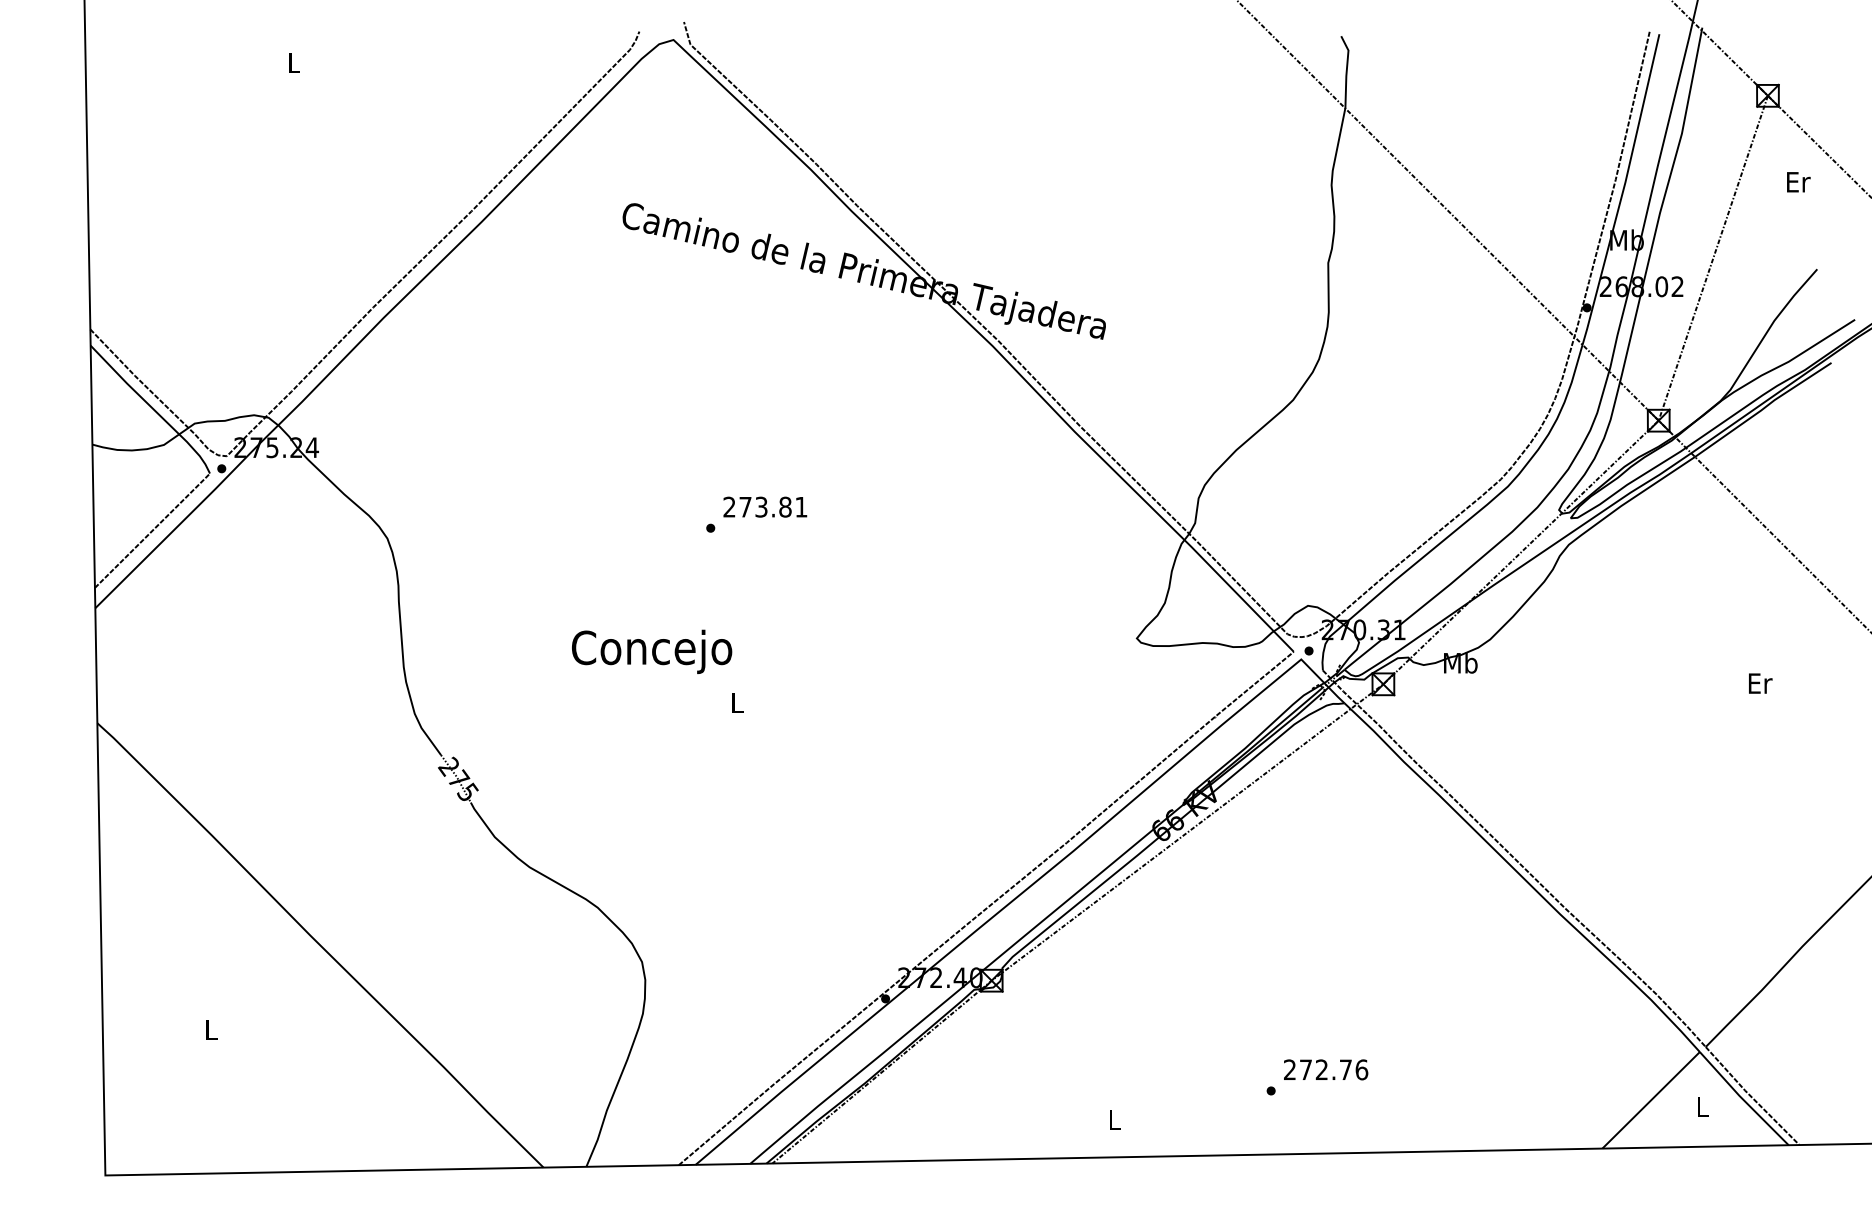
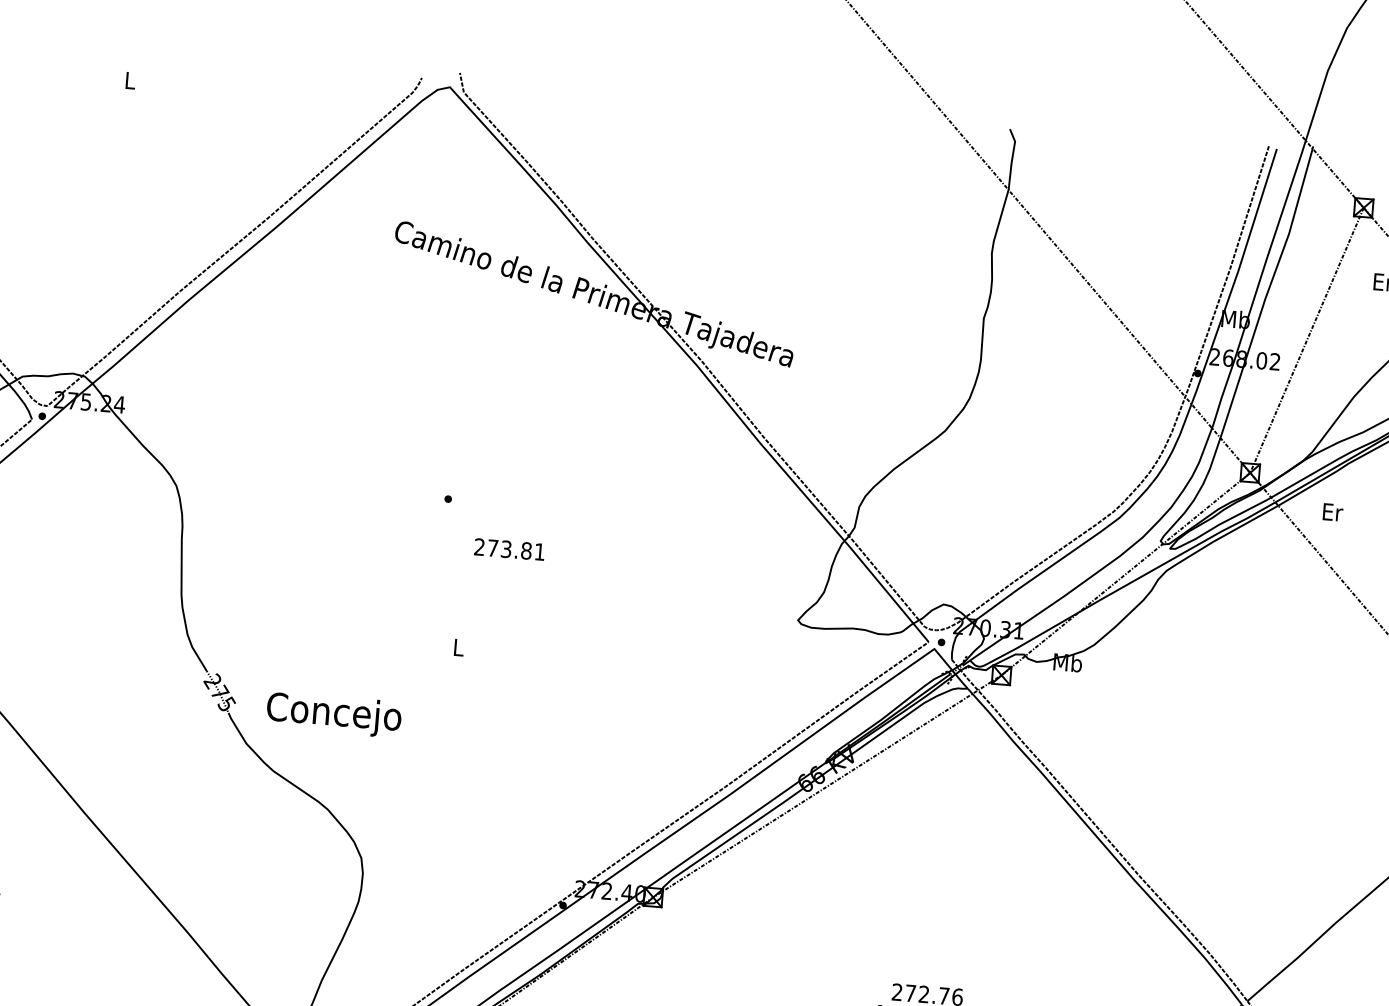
text: (765, 506) -> (509, 549), moved
text: (652, 651) -> (334, 714), moved
text: (1760, 683) -> (1332, 512), moved

